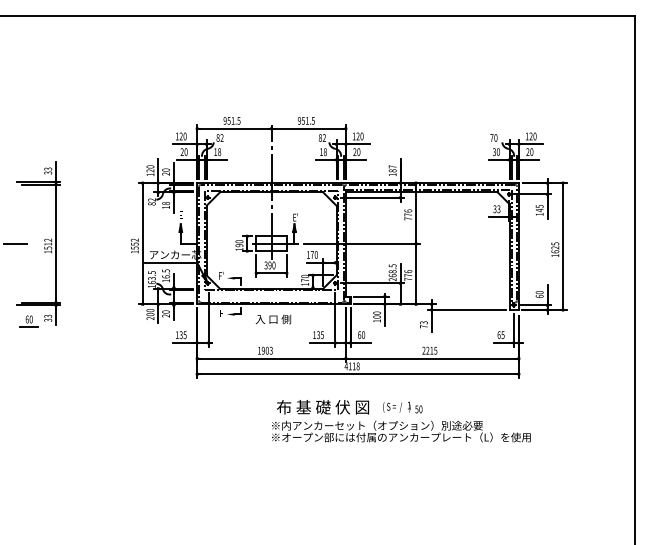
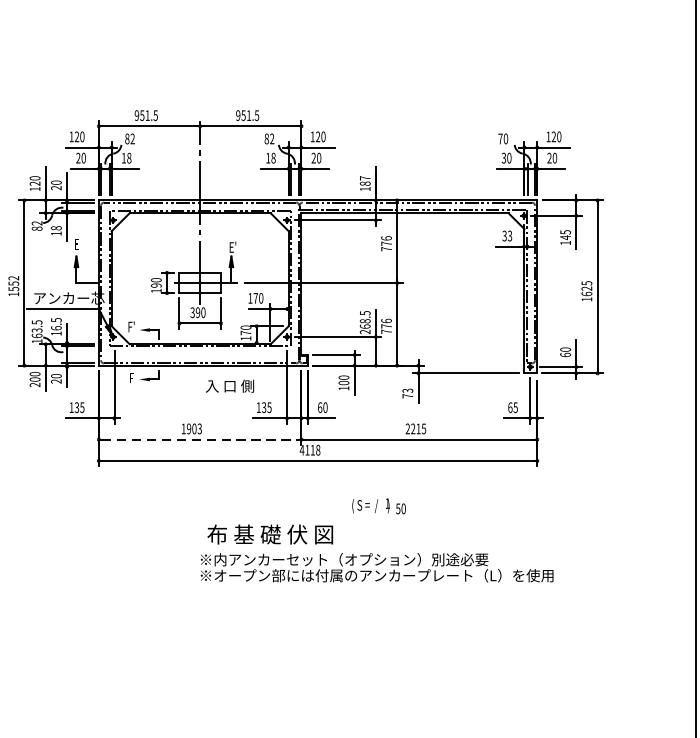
text: (273, 319) -> (230, 386), moved
line: (272, 358) -> (201, 439), solid -> dashed
text: (401, 421) -> (377, 553), moved

